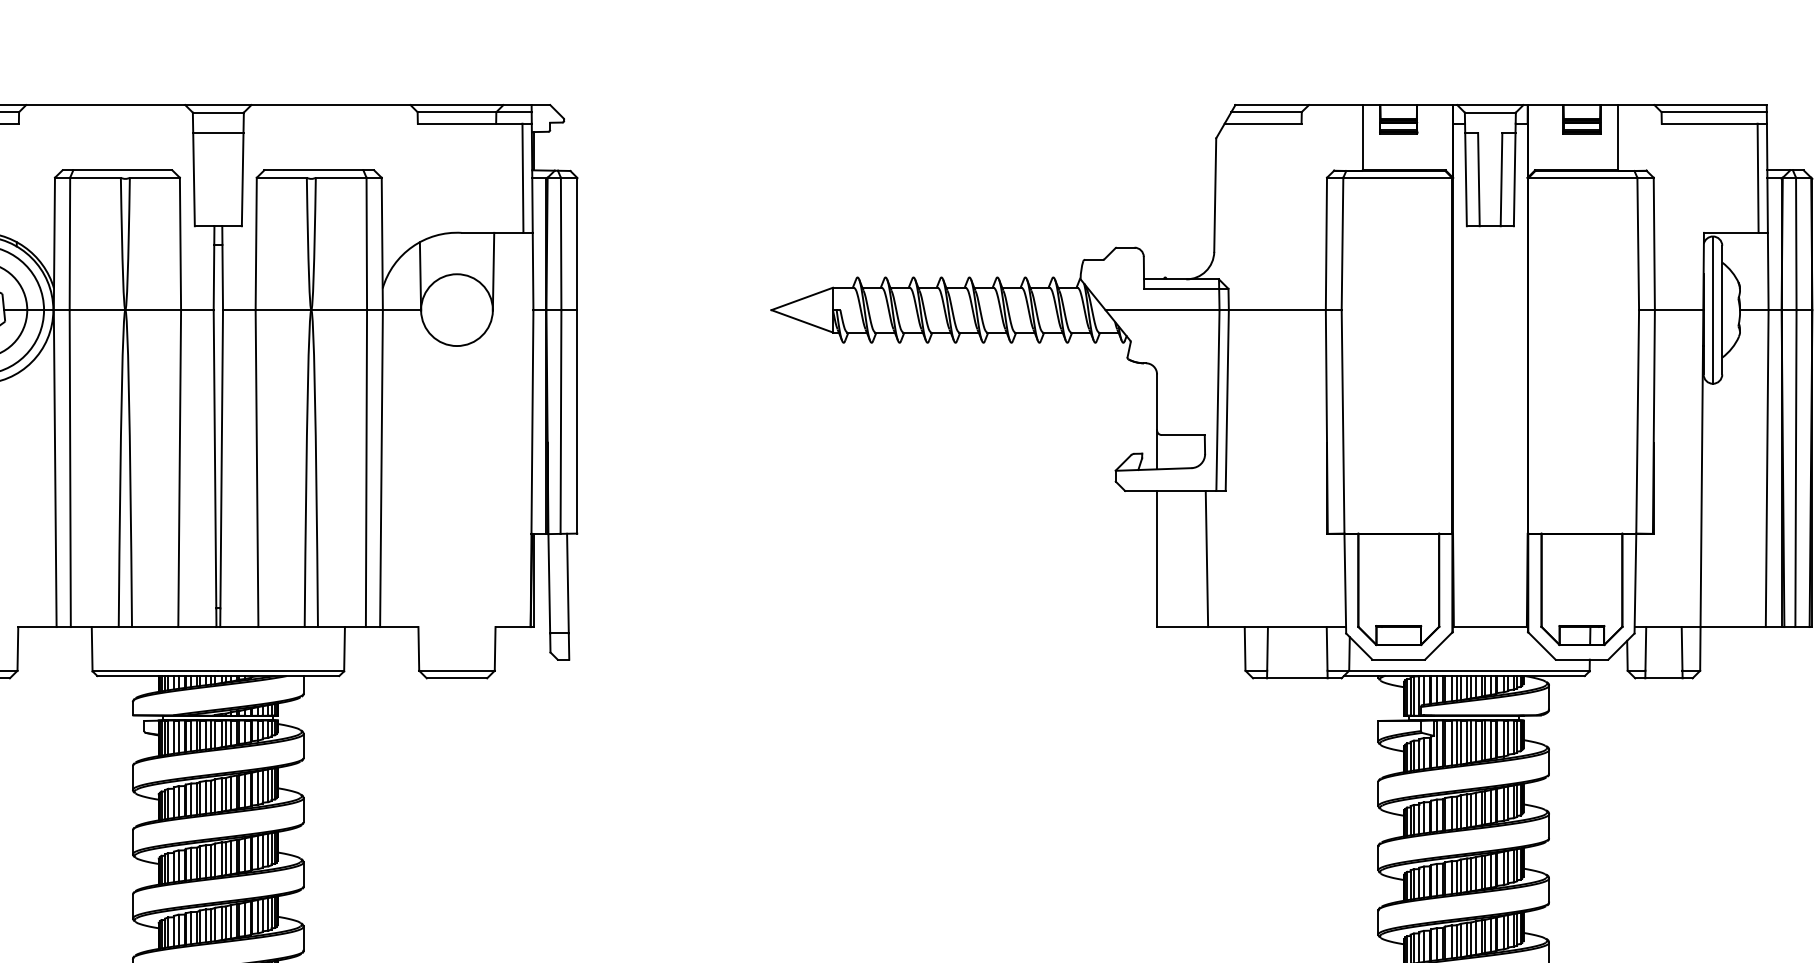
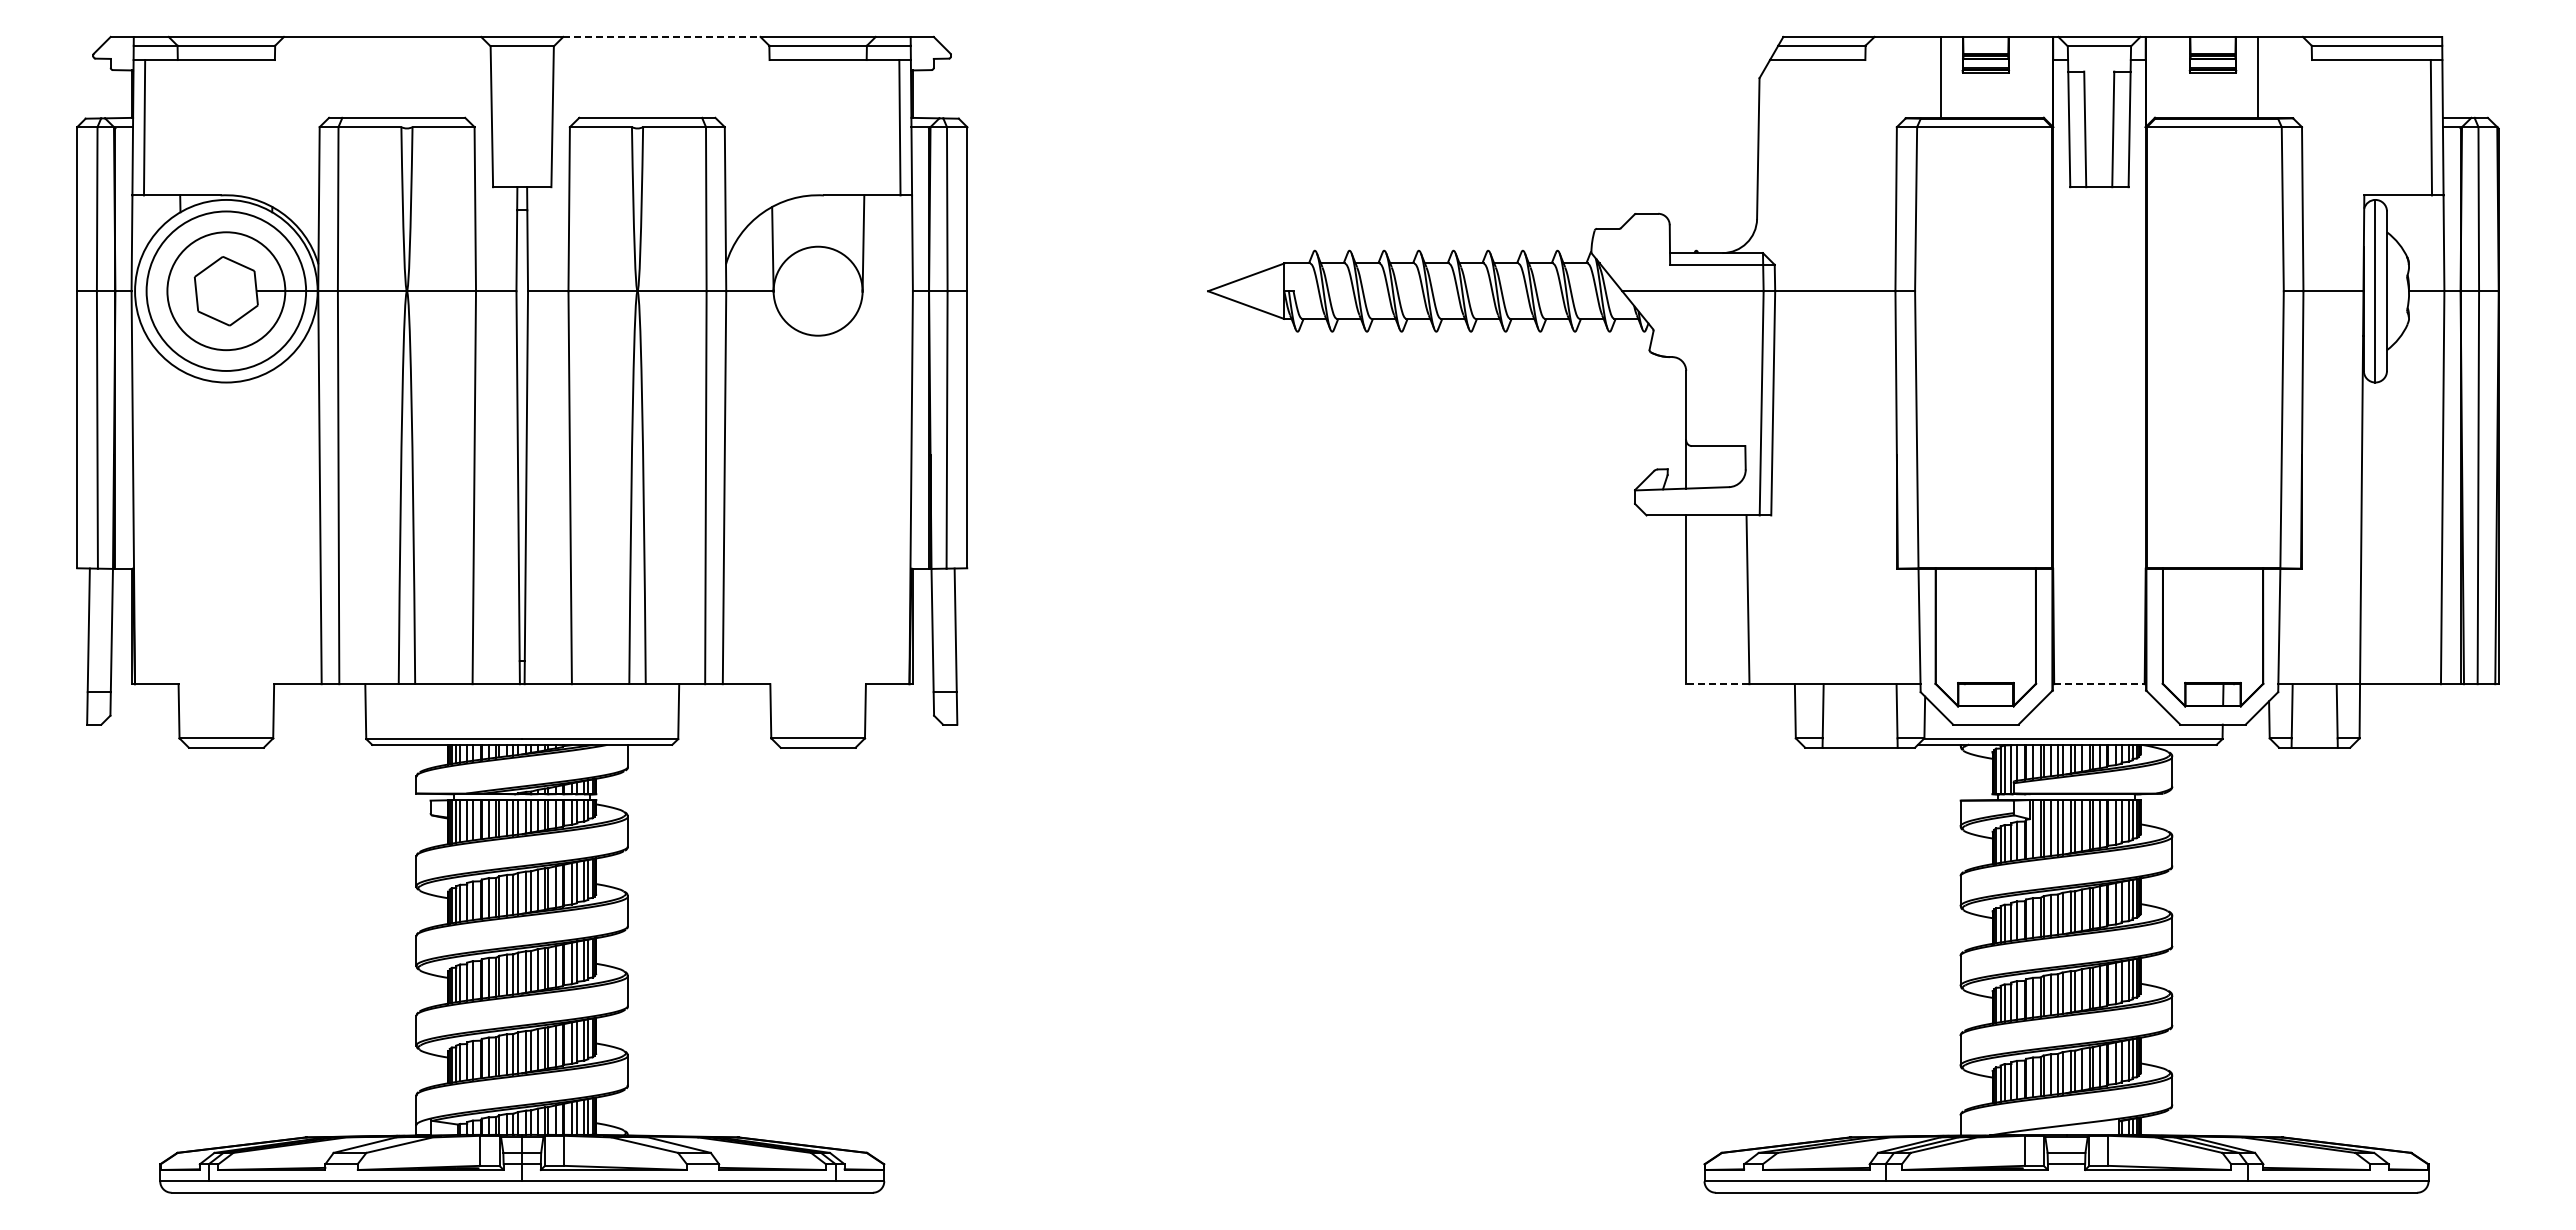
line: (330, 104) -> (661, 36), solid -> dashed
line: (218, 132) -> (522, 71), removed
line: (1182, 627) -> (1717, 684), solid -> dashed
line: (1490, 627) -> (2099, 684), solid -> dashed

